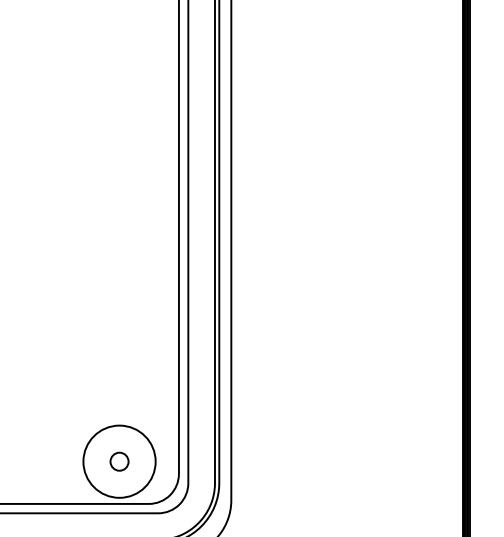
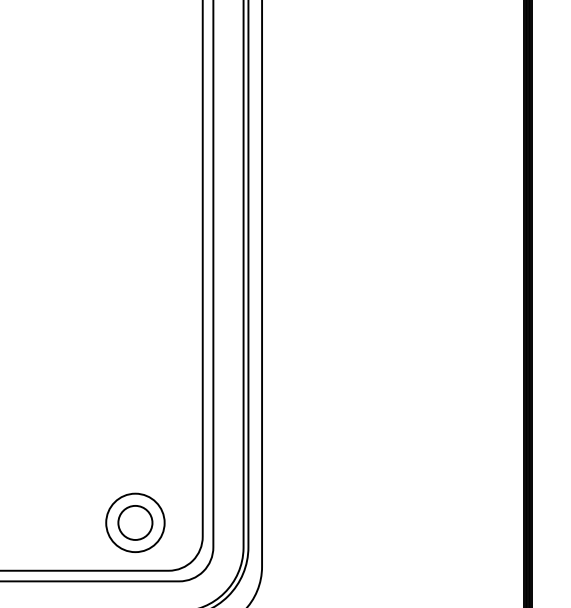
circle: (119, 461) -> (135, 522), size x0.71
circle: (119, 461) -> (135, 522), size x1.67

